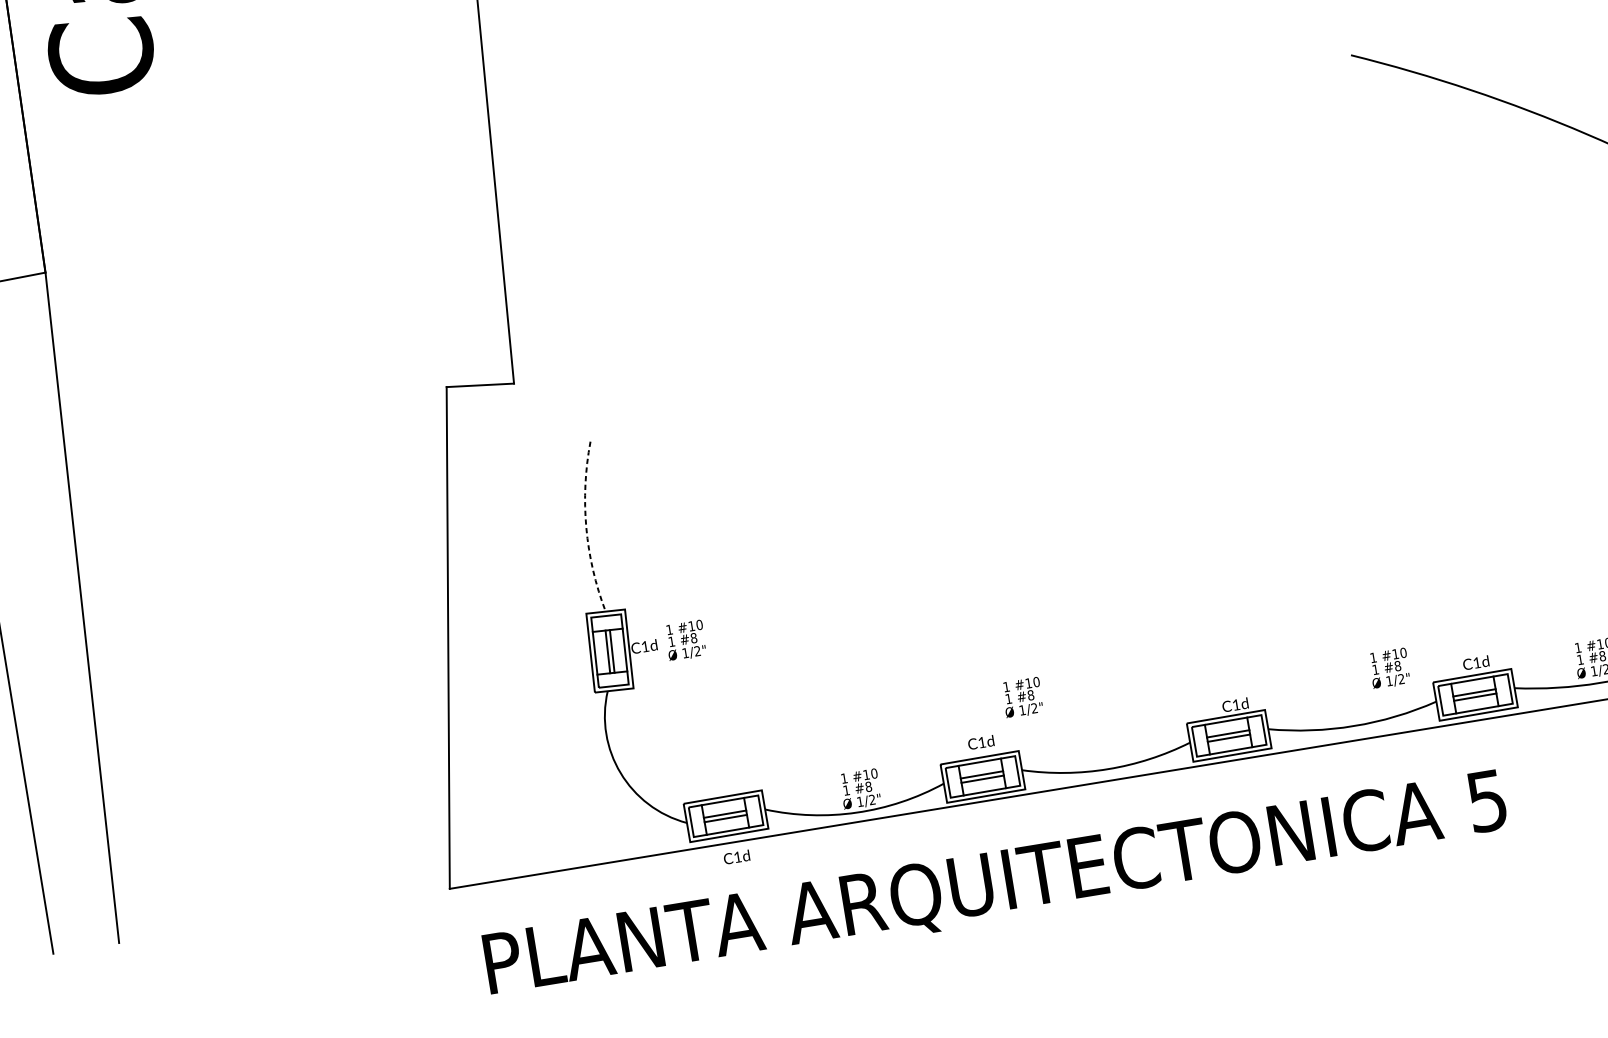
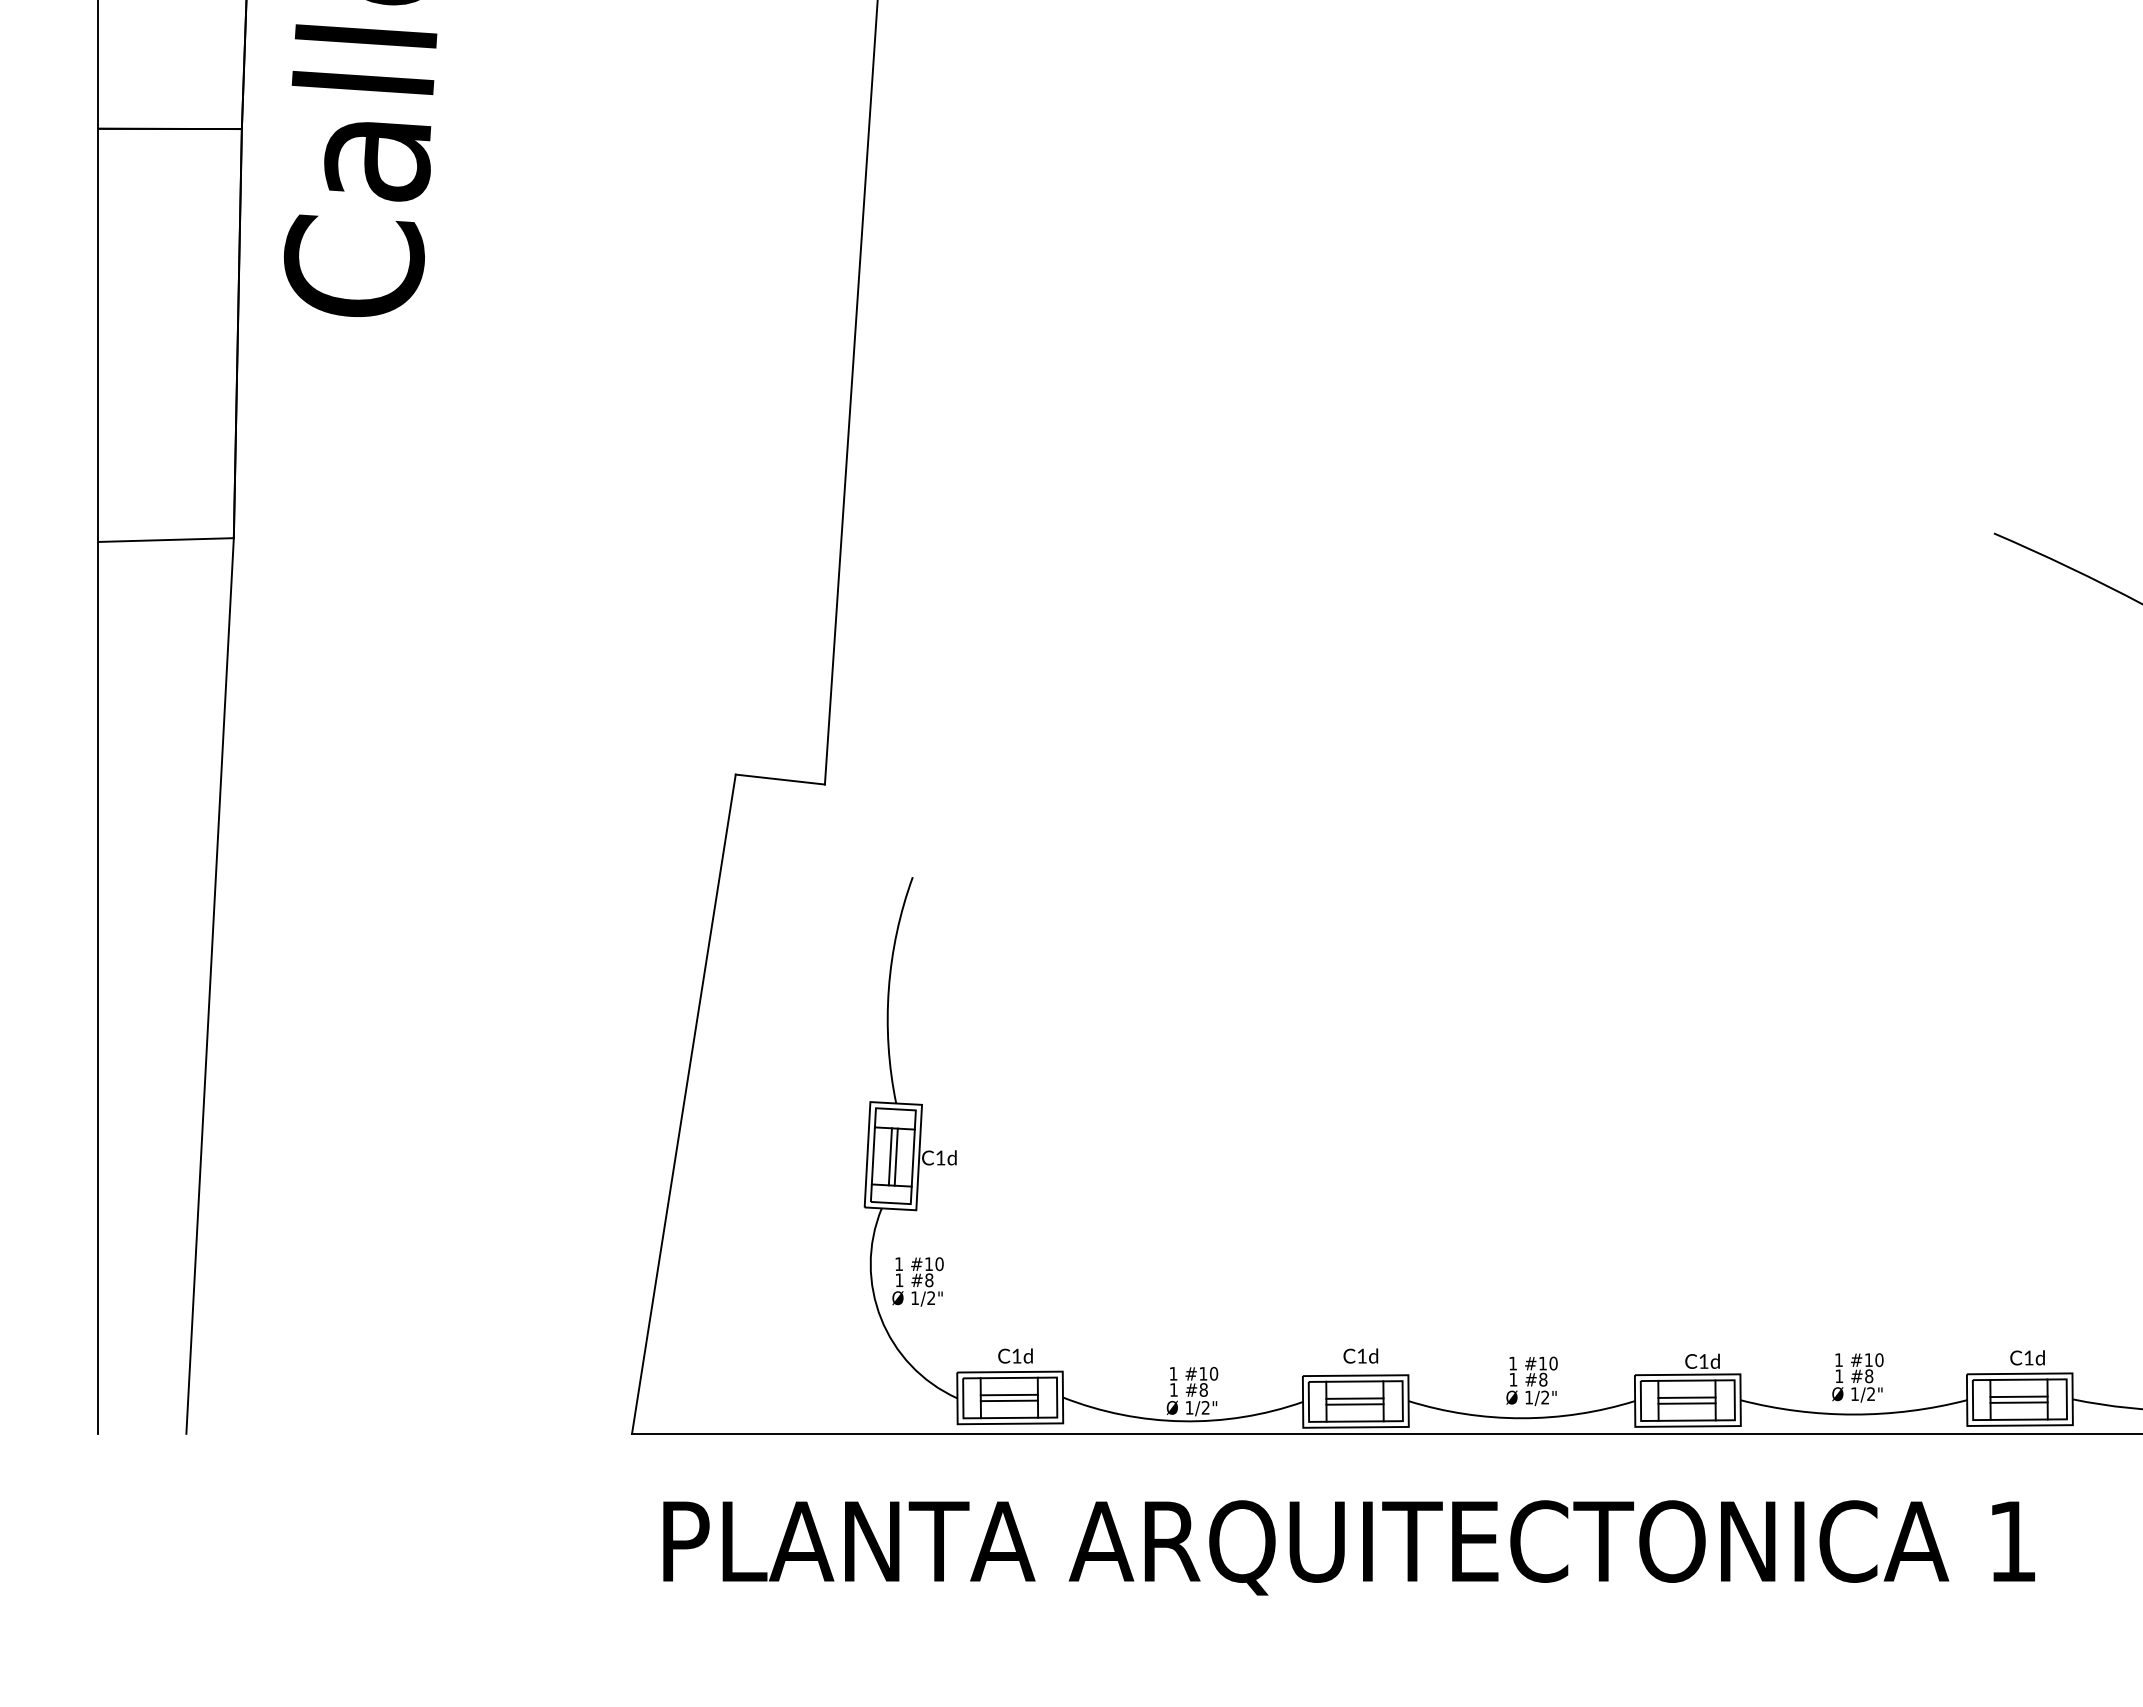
arc: (586, 527) -> (888, 989), dashed -> solid
text: (685, 640) -> (917, 1281), moved
text: (1389, 668) -> (1857, 1377), moved
text: (1022, 697) -> (1531, 1380), moved
text: (1487, 800) -> (2012, 1541), 5 -> 1
text: (736, 856) -> (1015, 1355), moved

